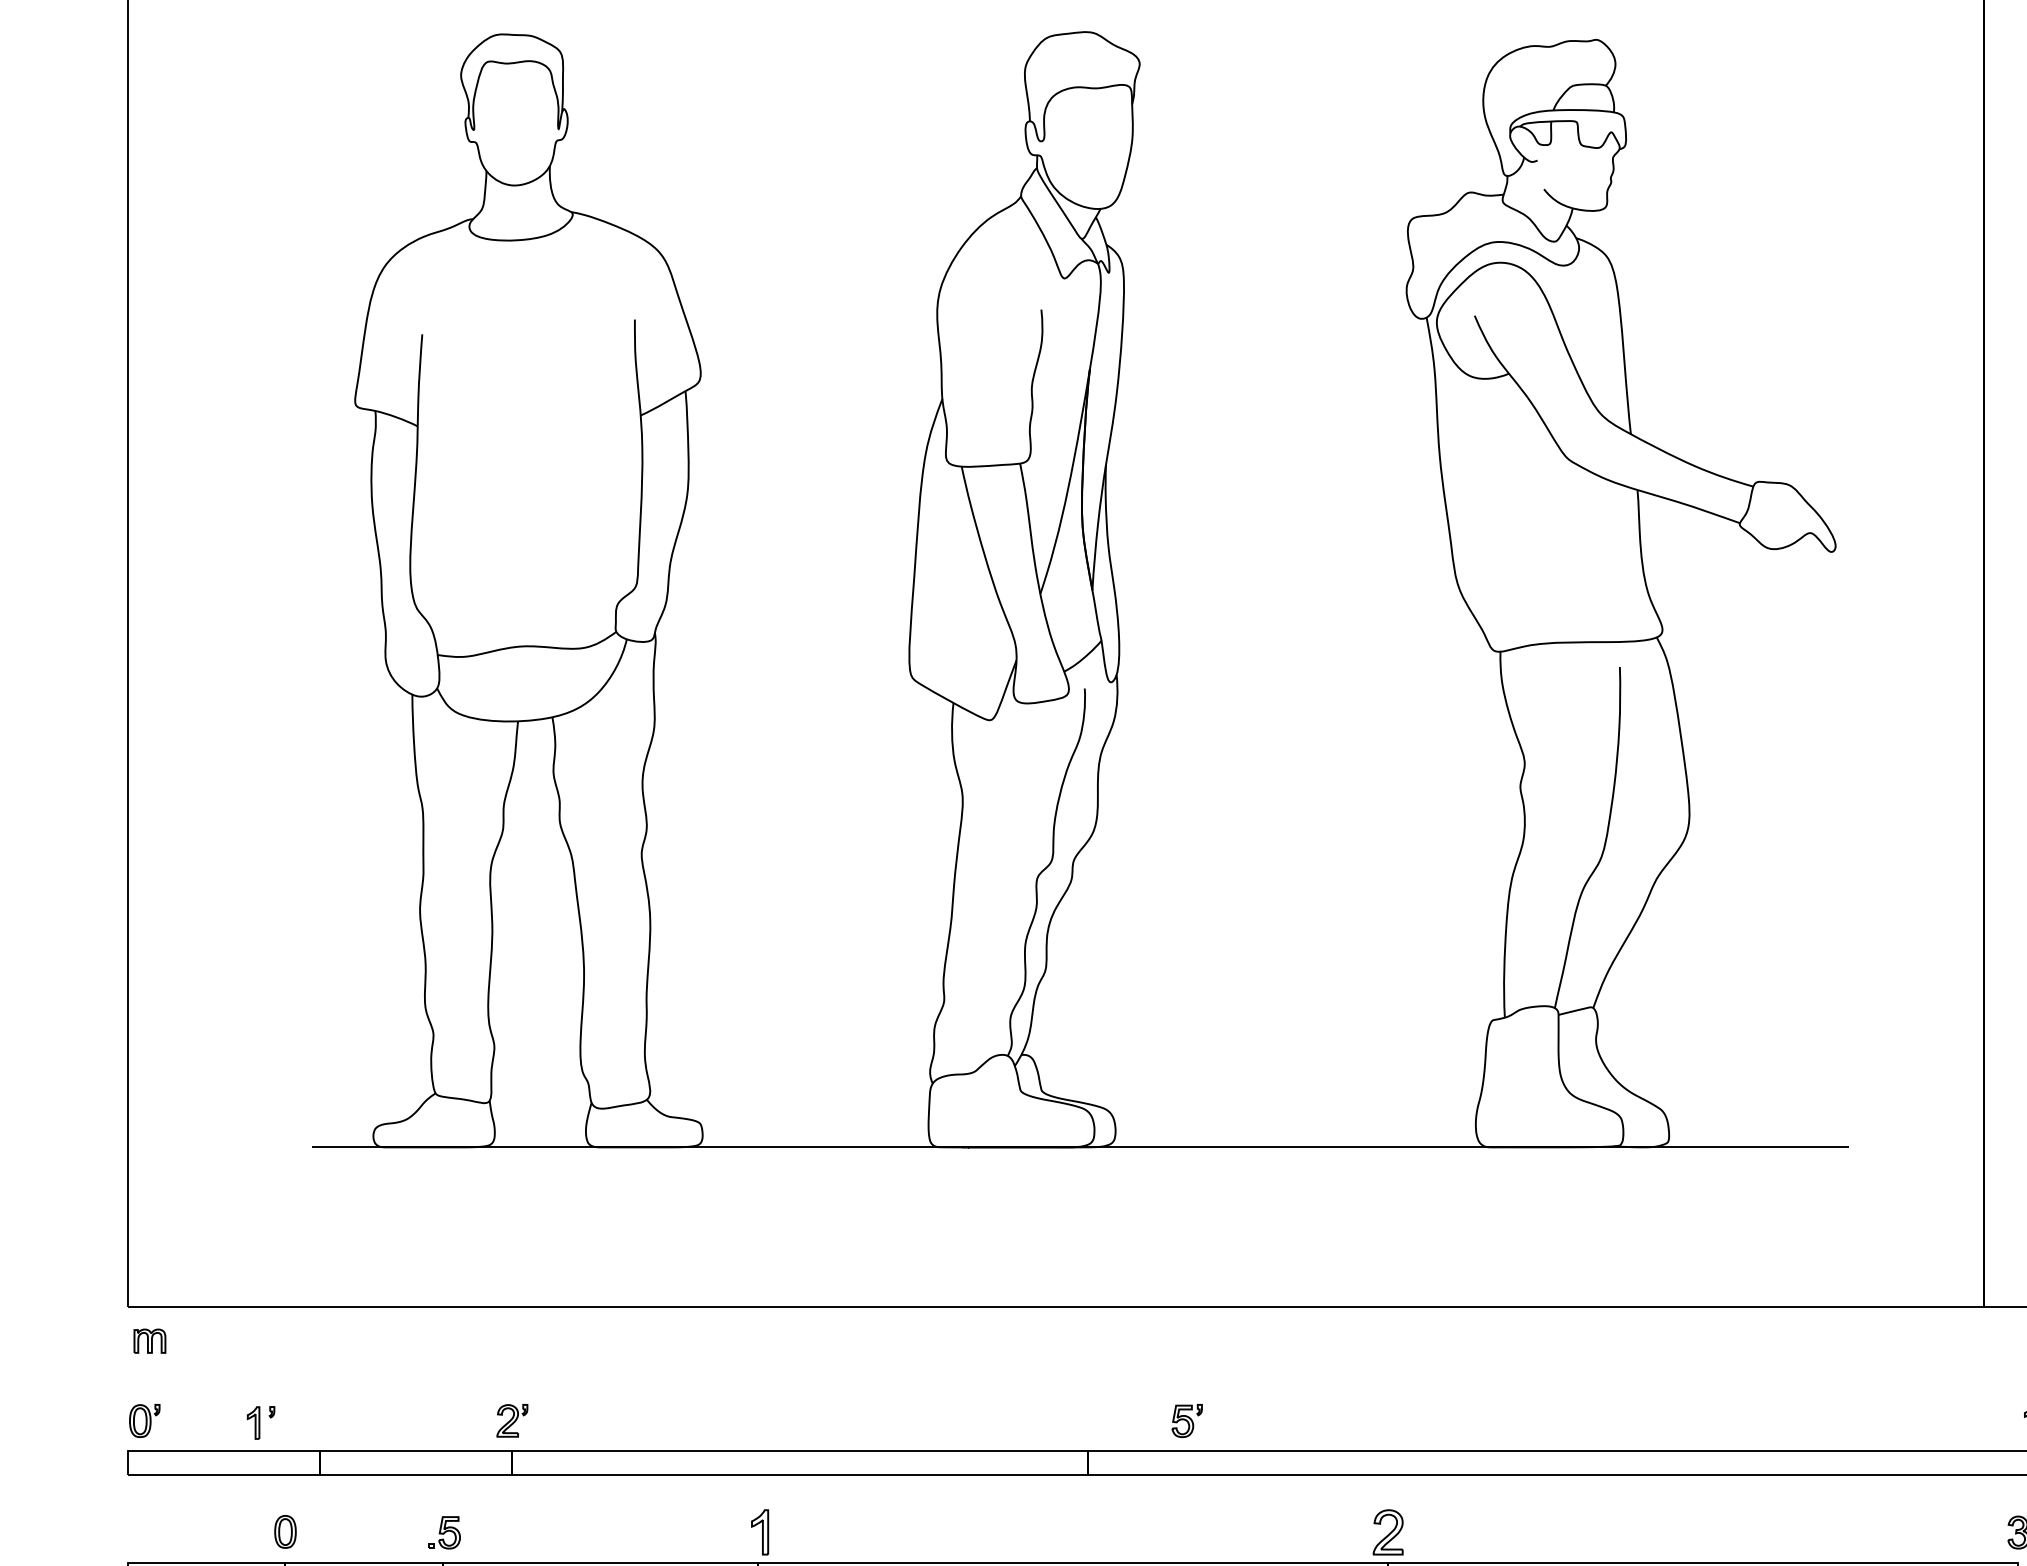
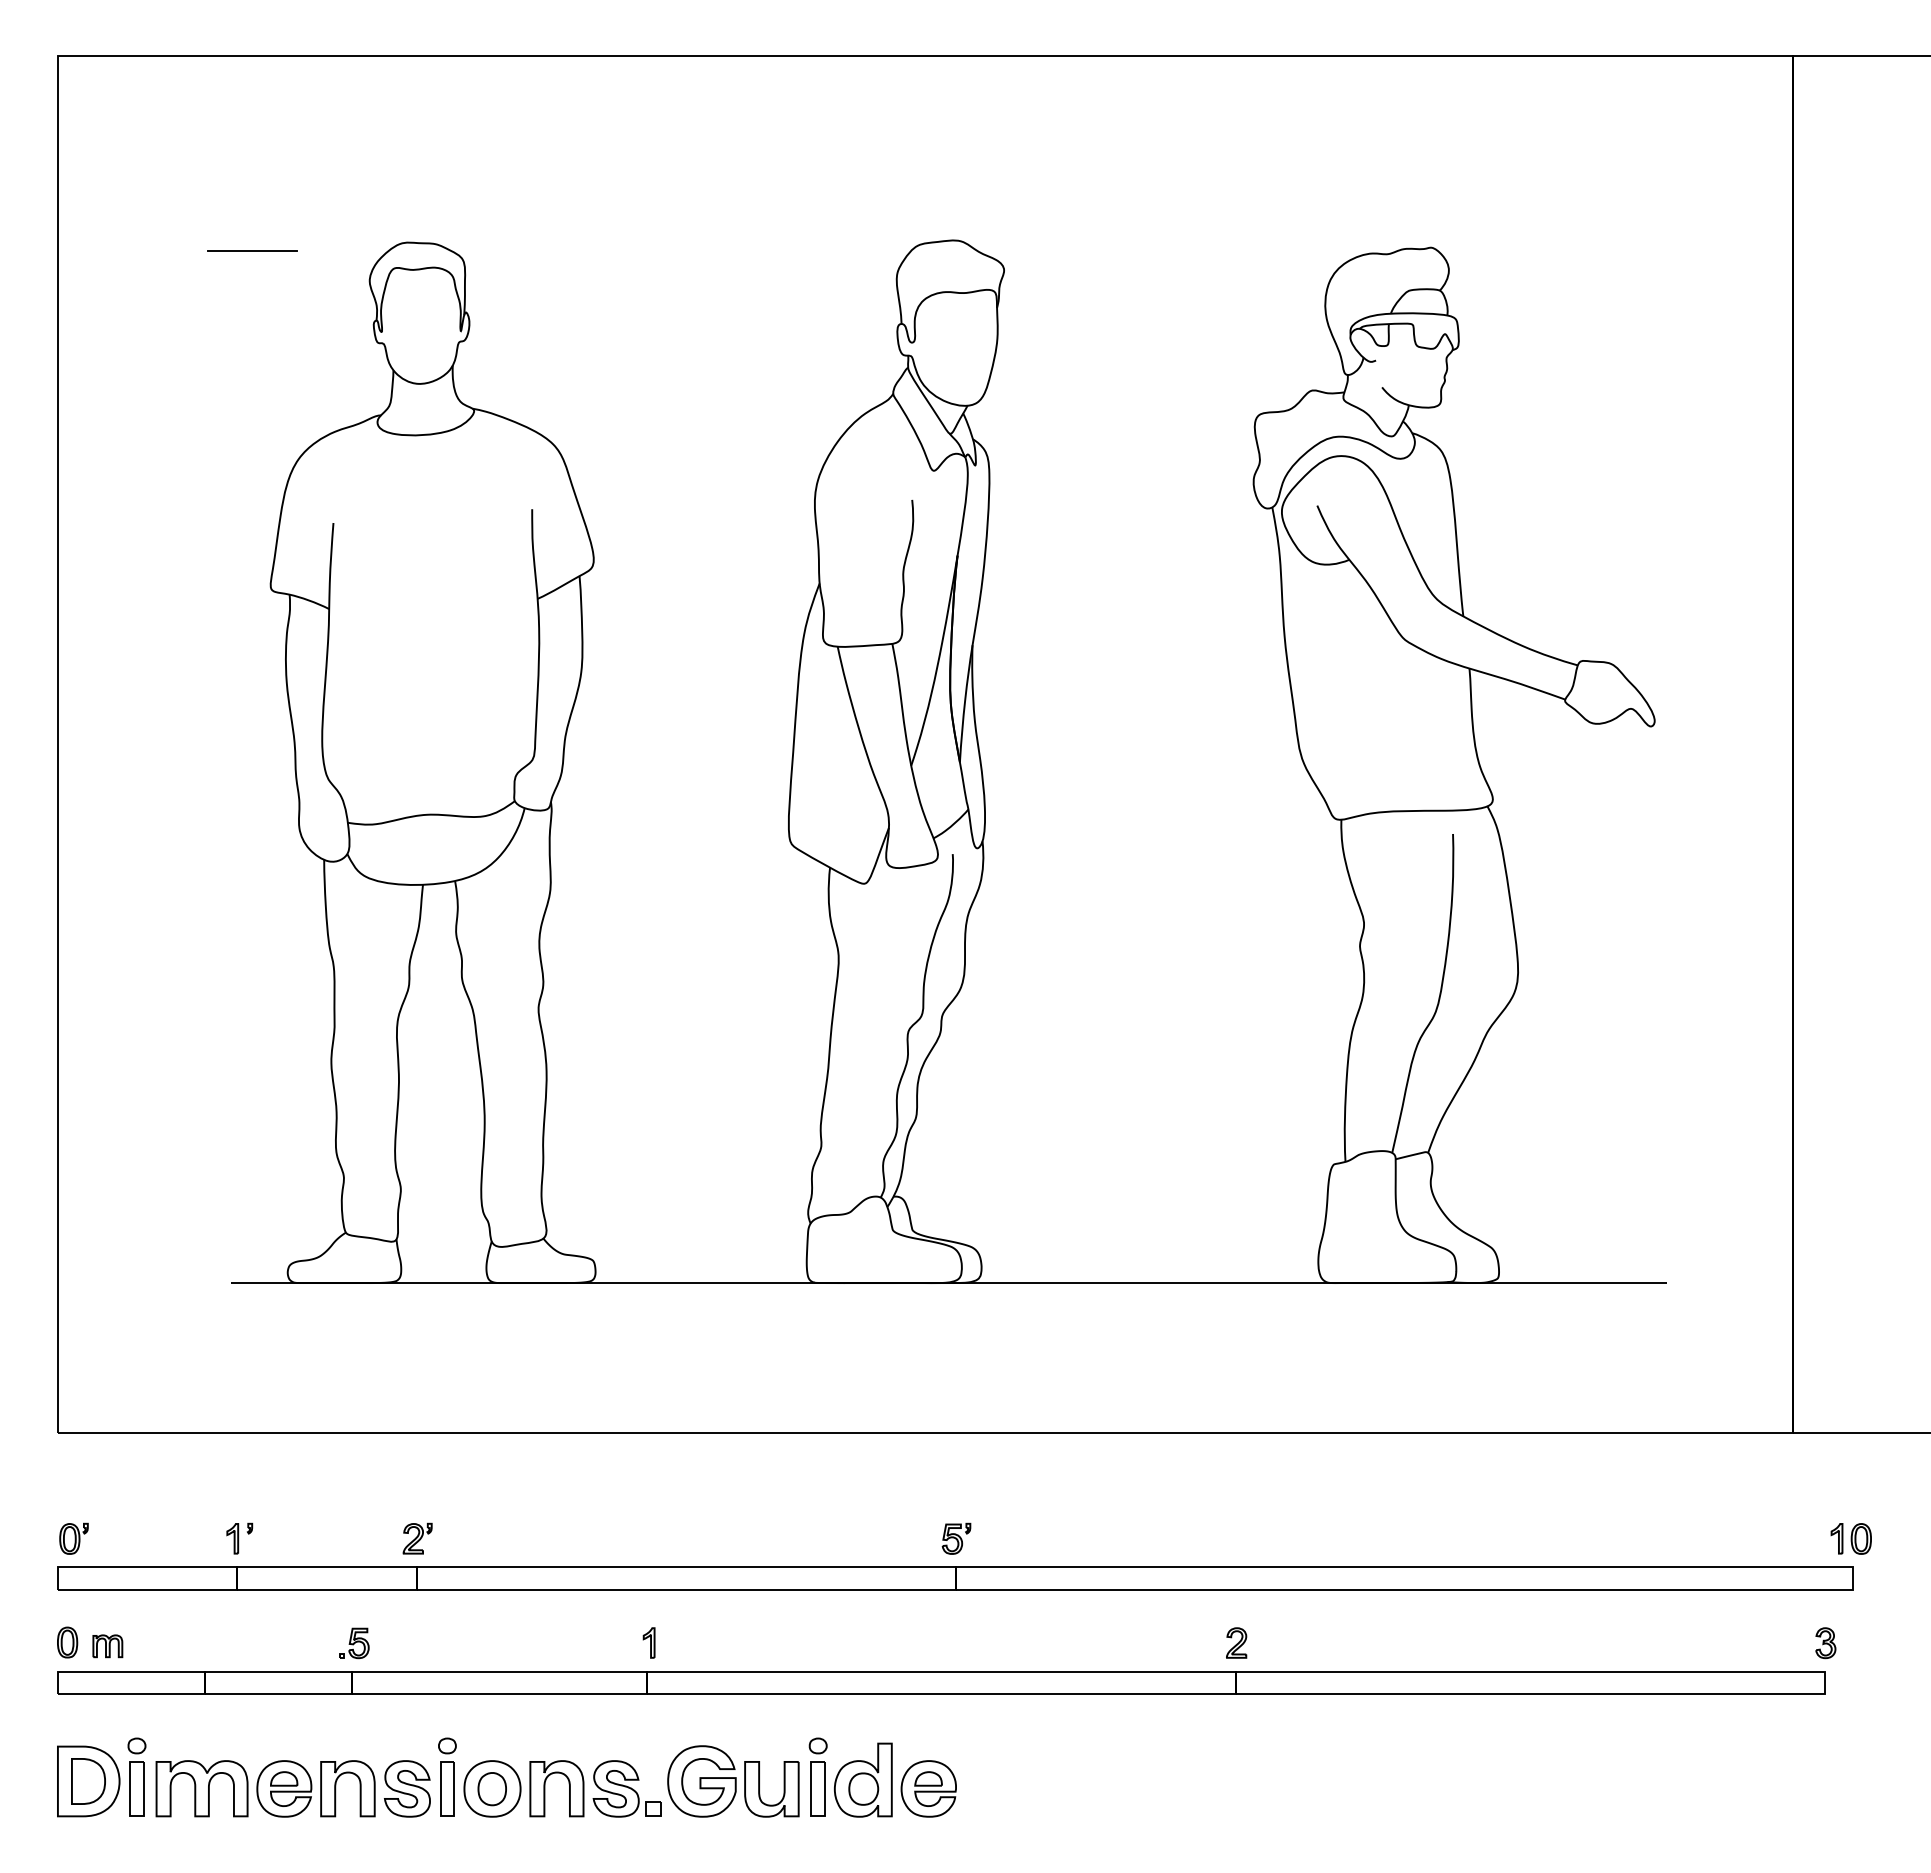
line: (335, 42) -> (252, 250), added
part: (149, 1341) -> (107, 1646), moved
part: (1187, 1420) -> (956, 1538), moved
part: (260, 1422) -> (239, 1538), moved
part: (285, 1531) -> (67, 1642), moved
part: (759, 1531) -> (648, 1642), size x0.71
part: (1388, 1531) -> (1236, 1642), size x0.71

